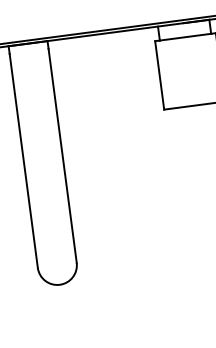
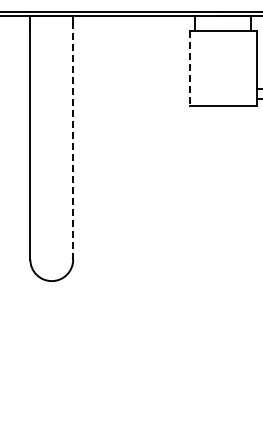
line: (159, 75) -> (189, 68), solid -> dashed
line: (62, 155) -> (73, 141), solid -> dashed

